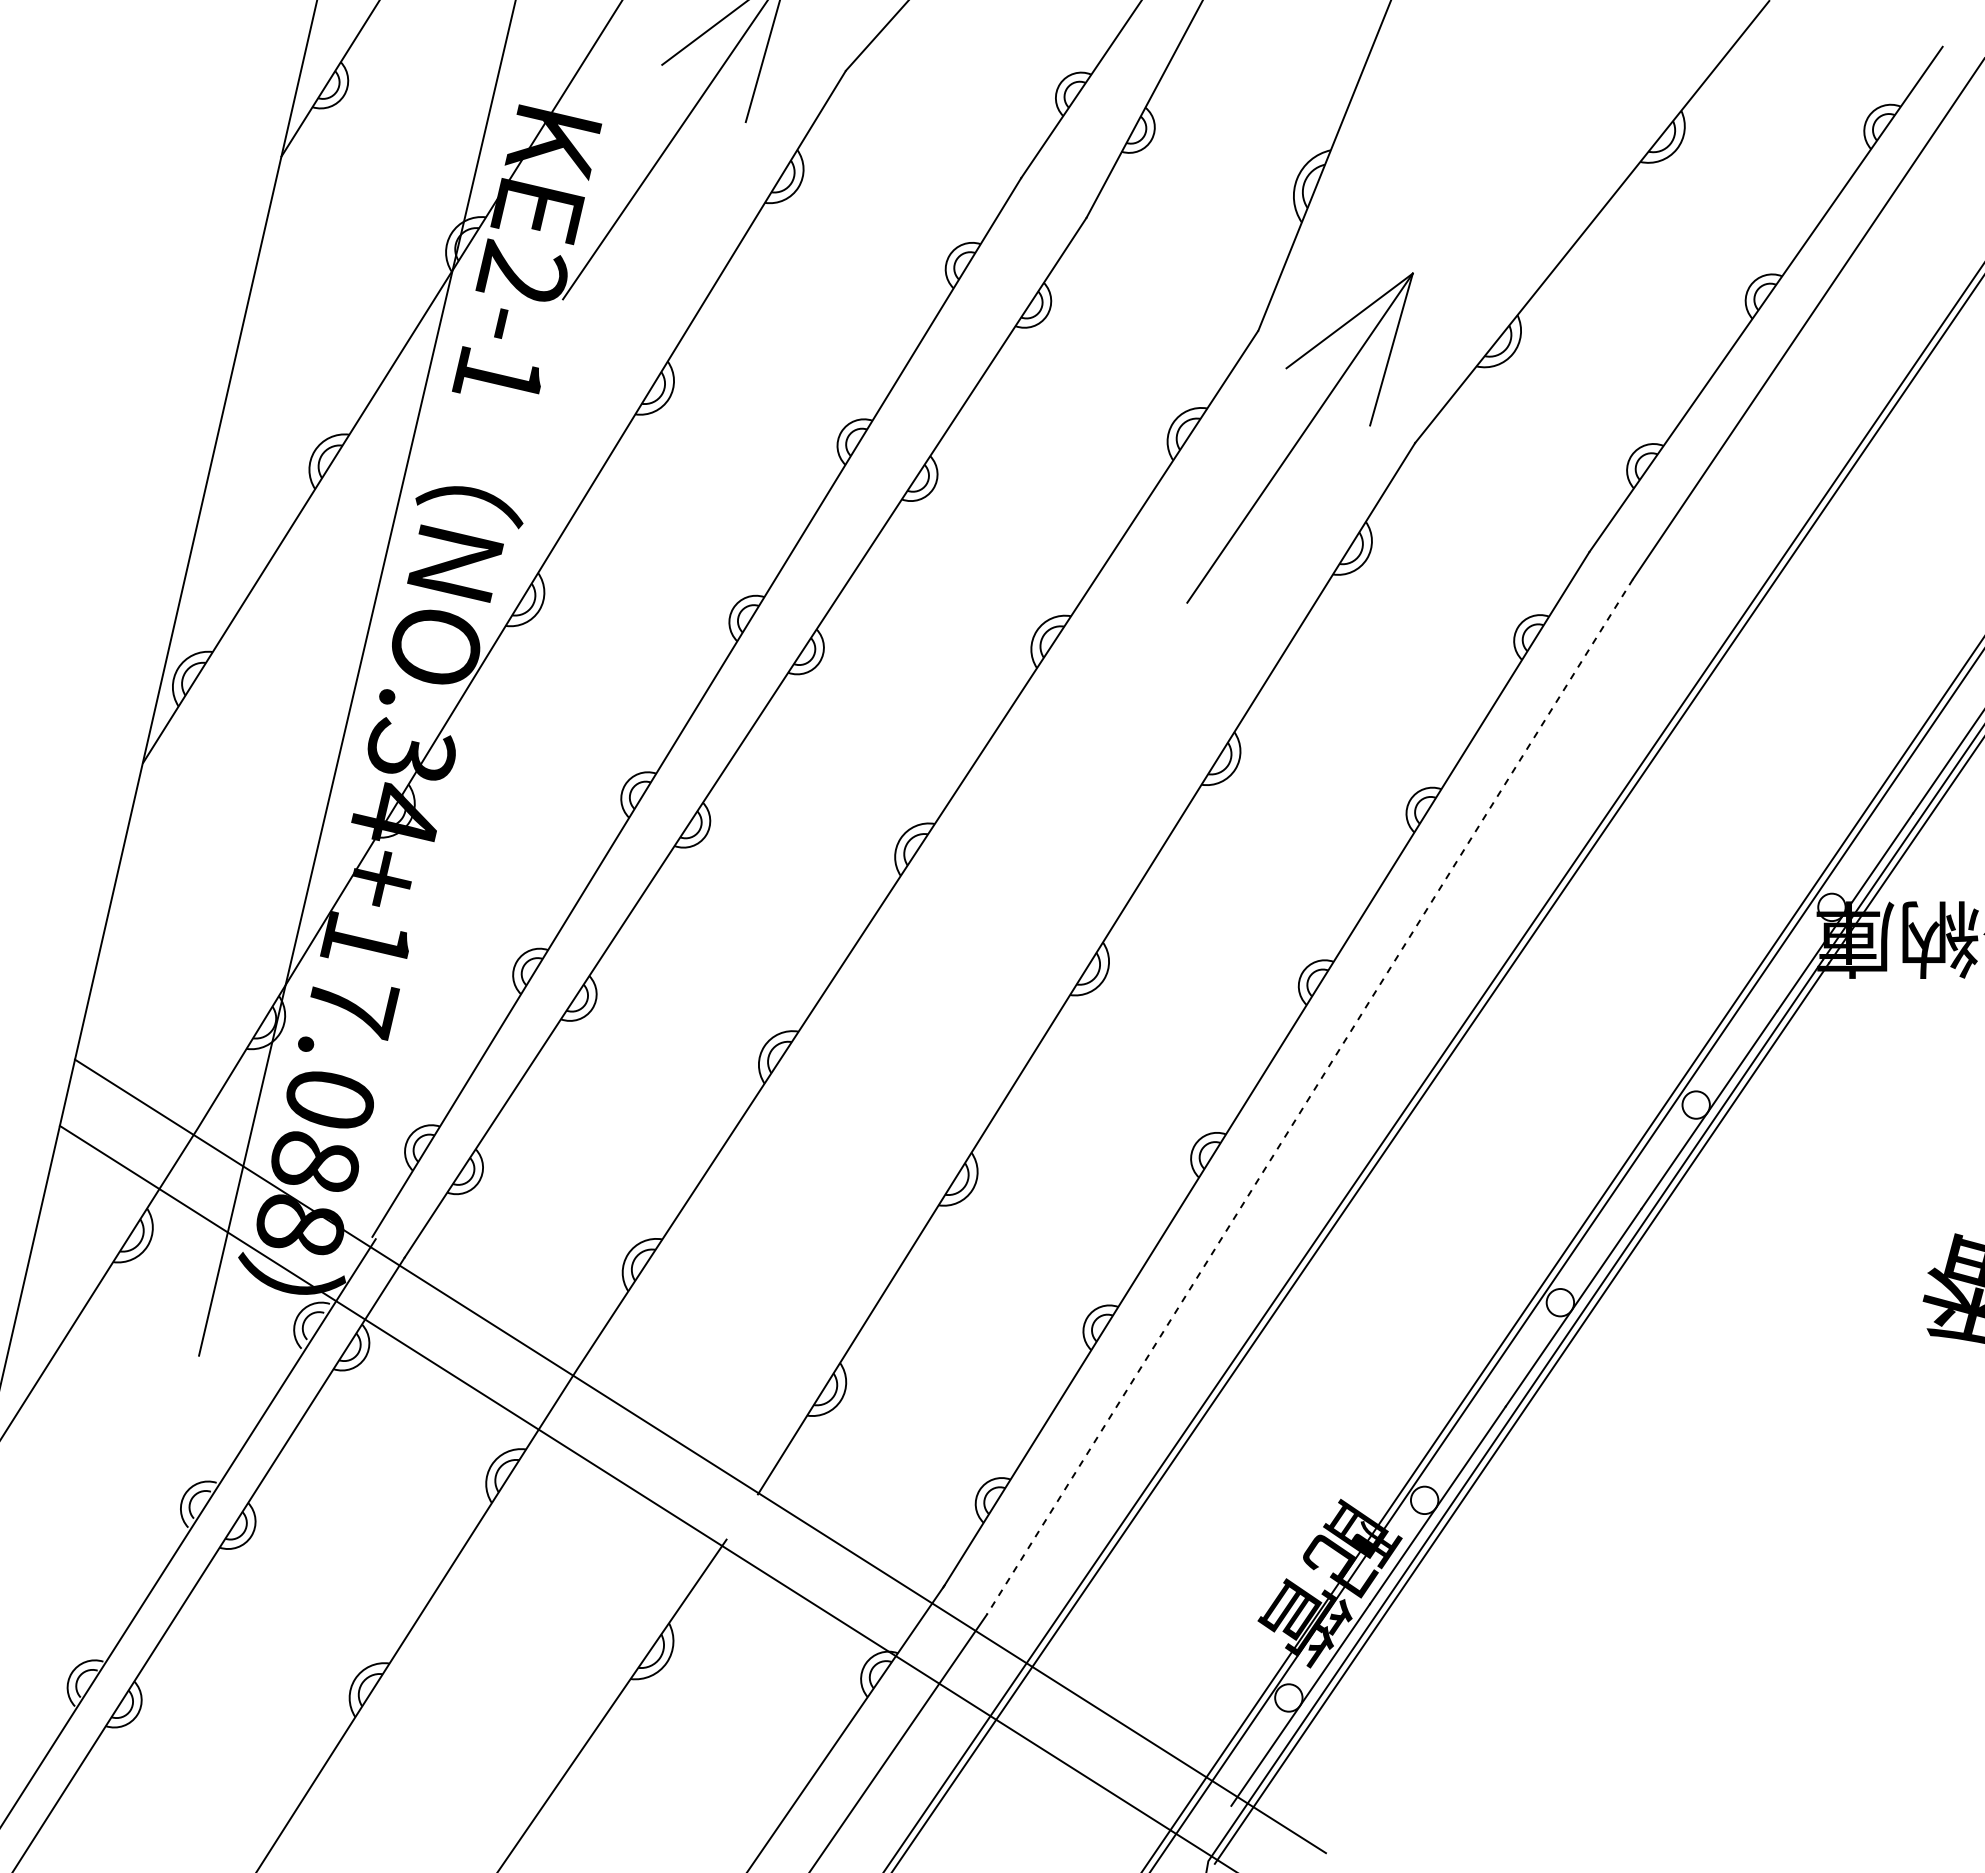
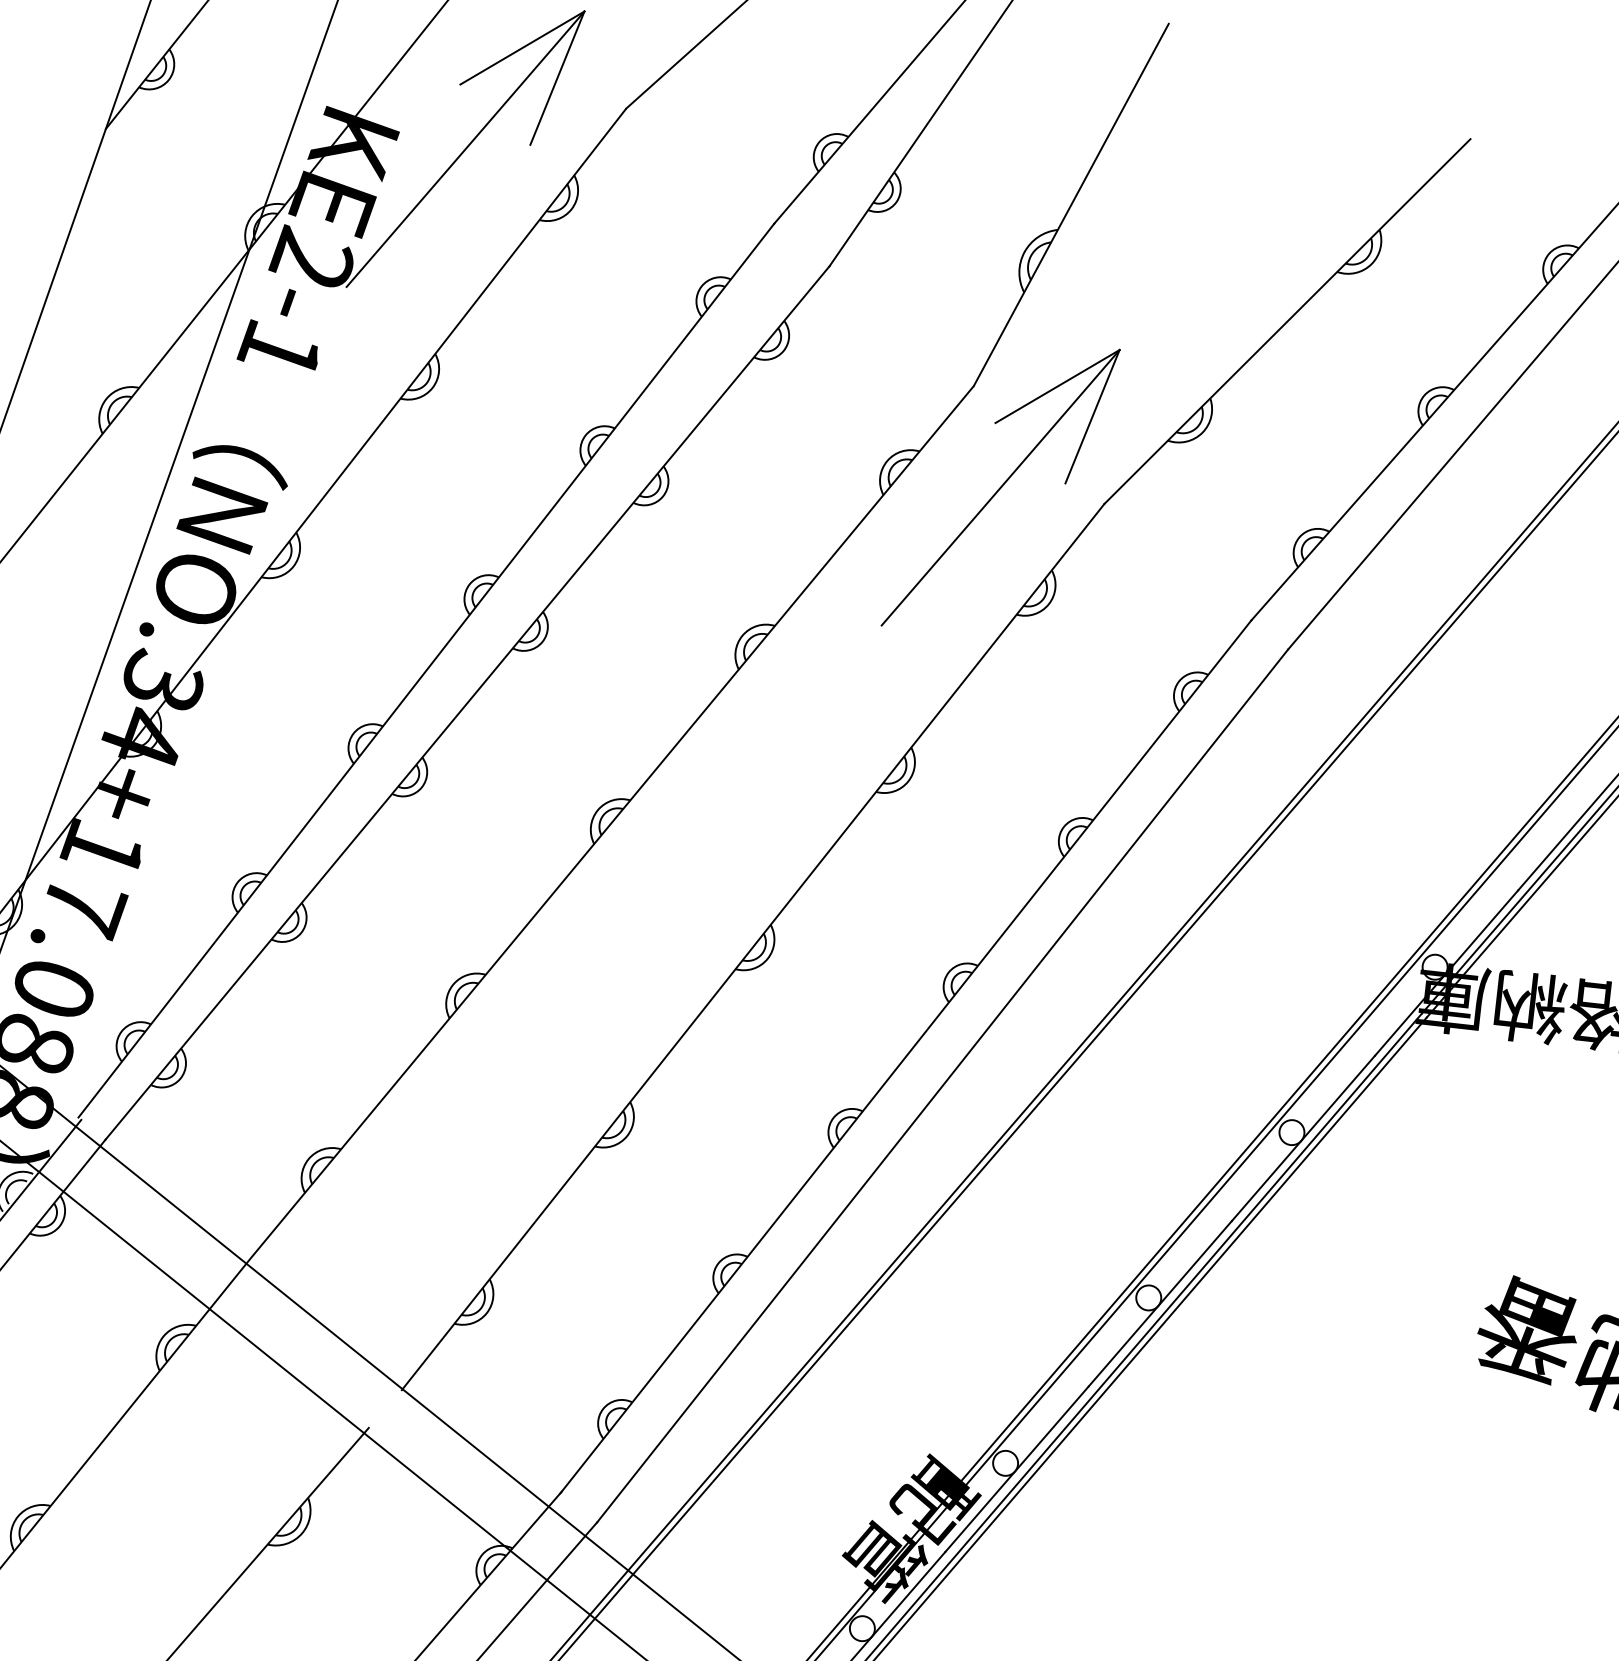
line: (1309, 1097) -> (942, 1086), dashed -> solid

